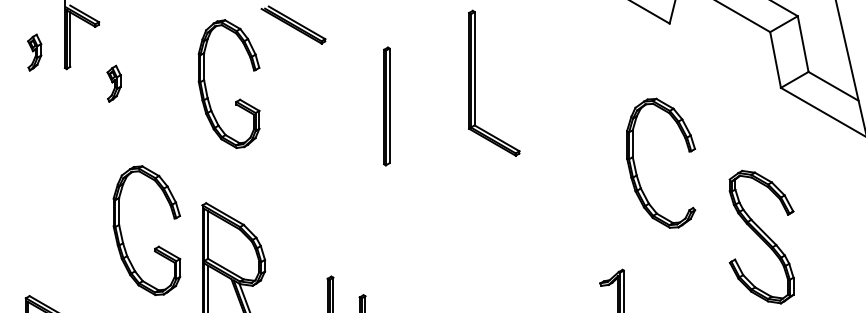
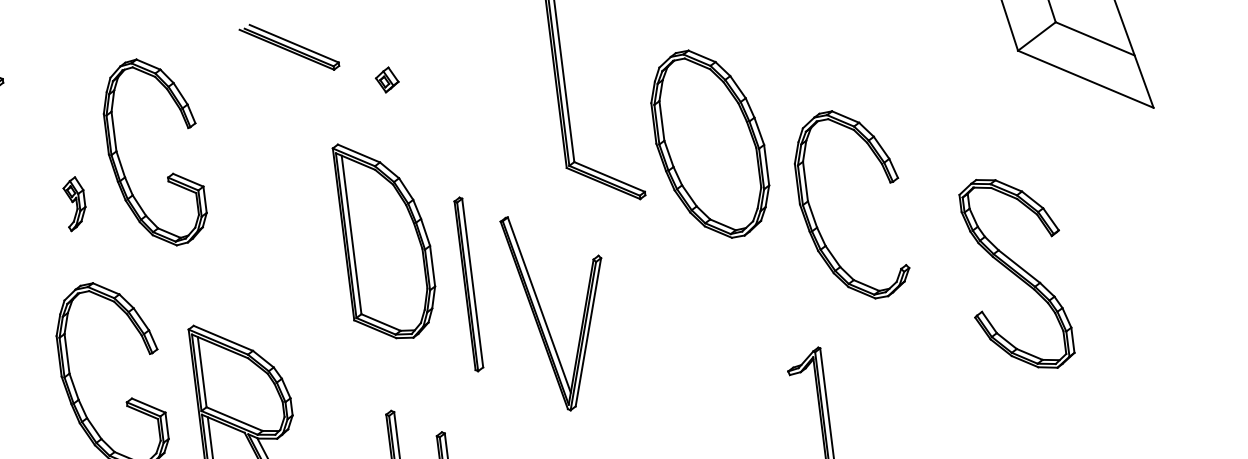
part: (355, 54) -> (386, 79), added
part: (113, 83) -> (74, 203), moved
part: (239, 98) -> (171, 172), moved
part: (386, 106) -> (468, 284), moved
part: (567, 124) -> (710, 143), added
part: (342, 161) -> (386, 239), added
part: (636, 168) -> (815, 217), moved
part: (442, 226) -> (545, 316), added

